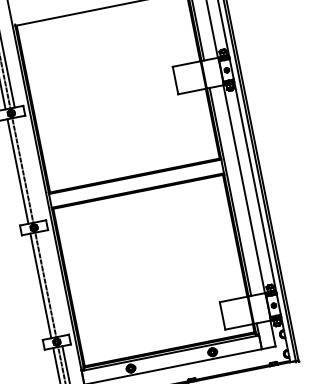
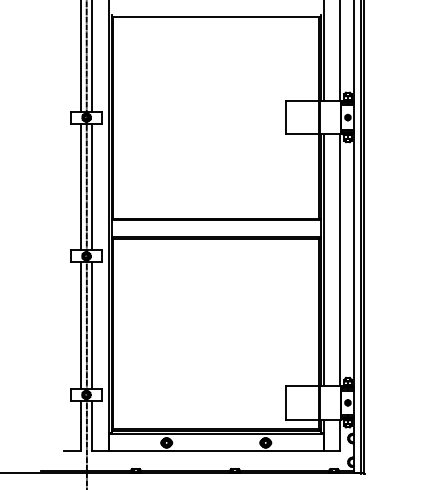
line: (26, 169) -> (91, 186), added
line: (49, 284) -> (91, 325), added

